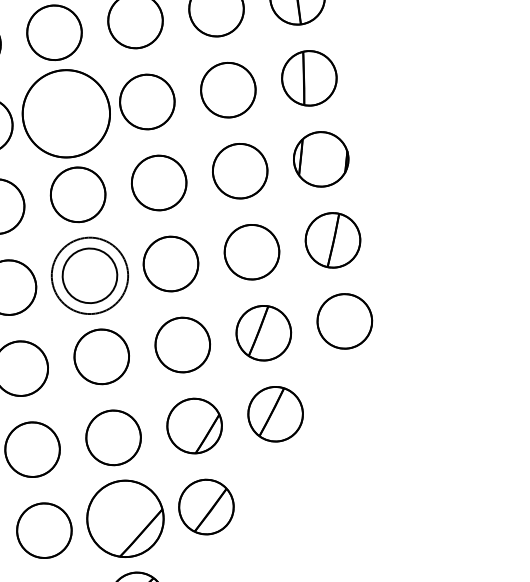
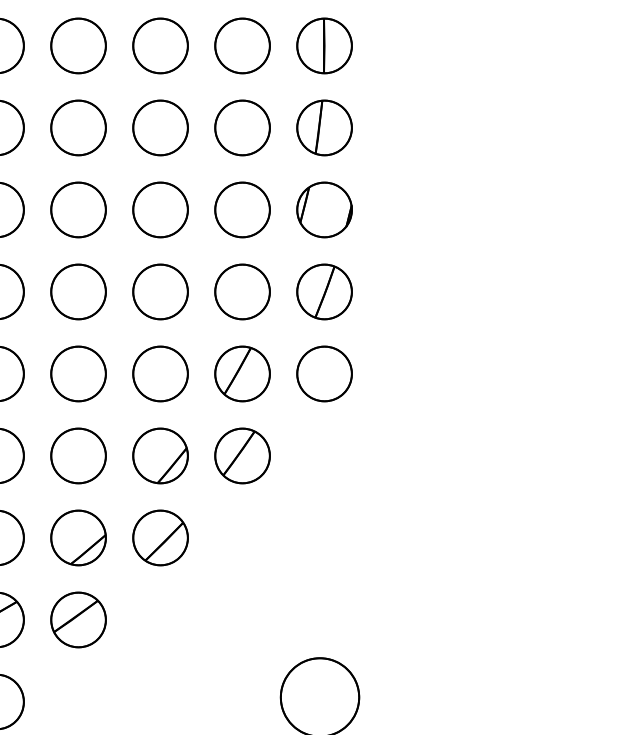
part: (66, 113) -> (78, 127), size x0.62
circle: (89, 275) -> (78, 291), size x0.71
part: (125, 518) -> (78, 537), size x0.71

